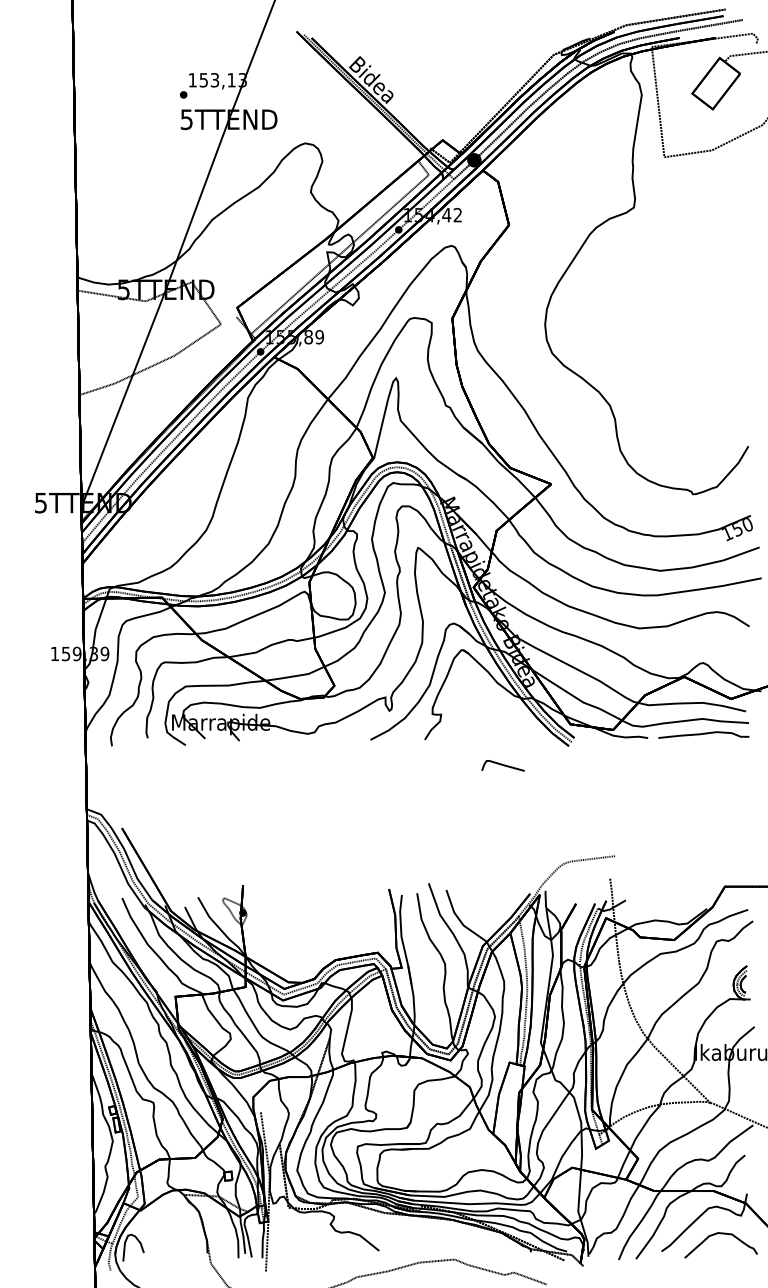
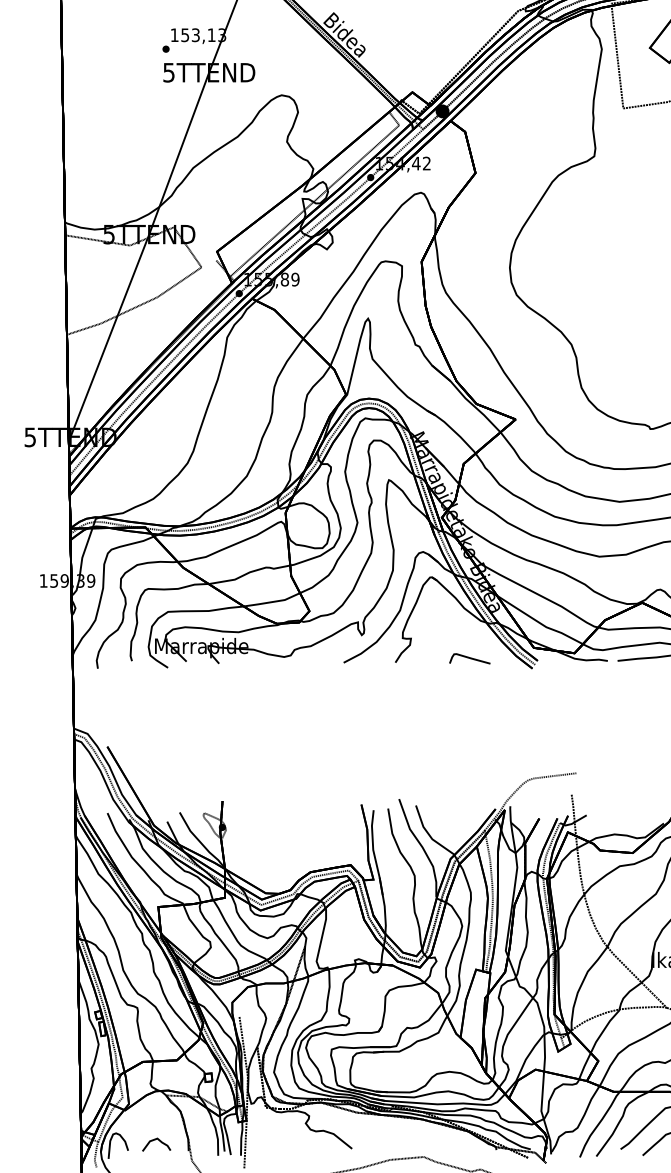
curve: (502, 765) -> (469, 658), moved
curve: (176, 1243) -> (159, 1141), added

